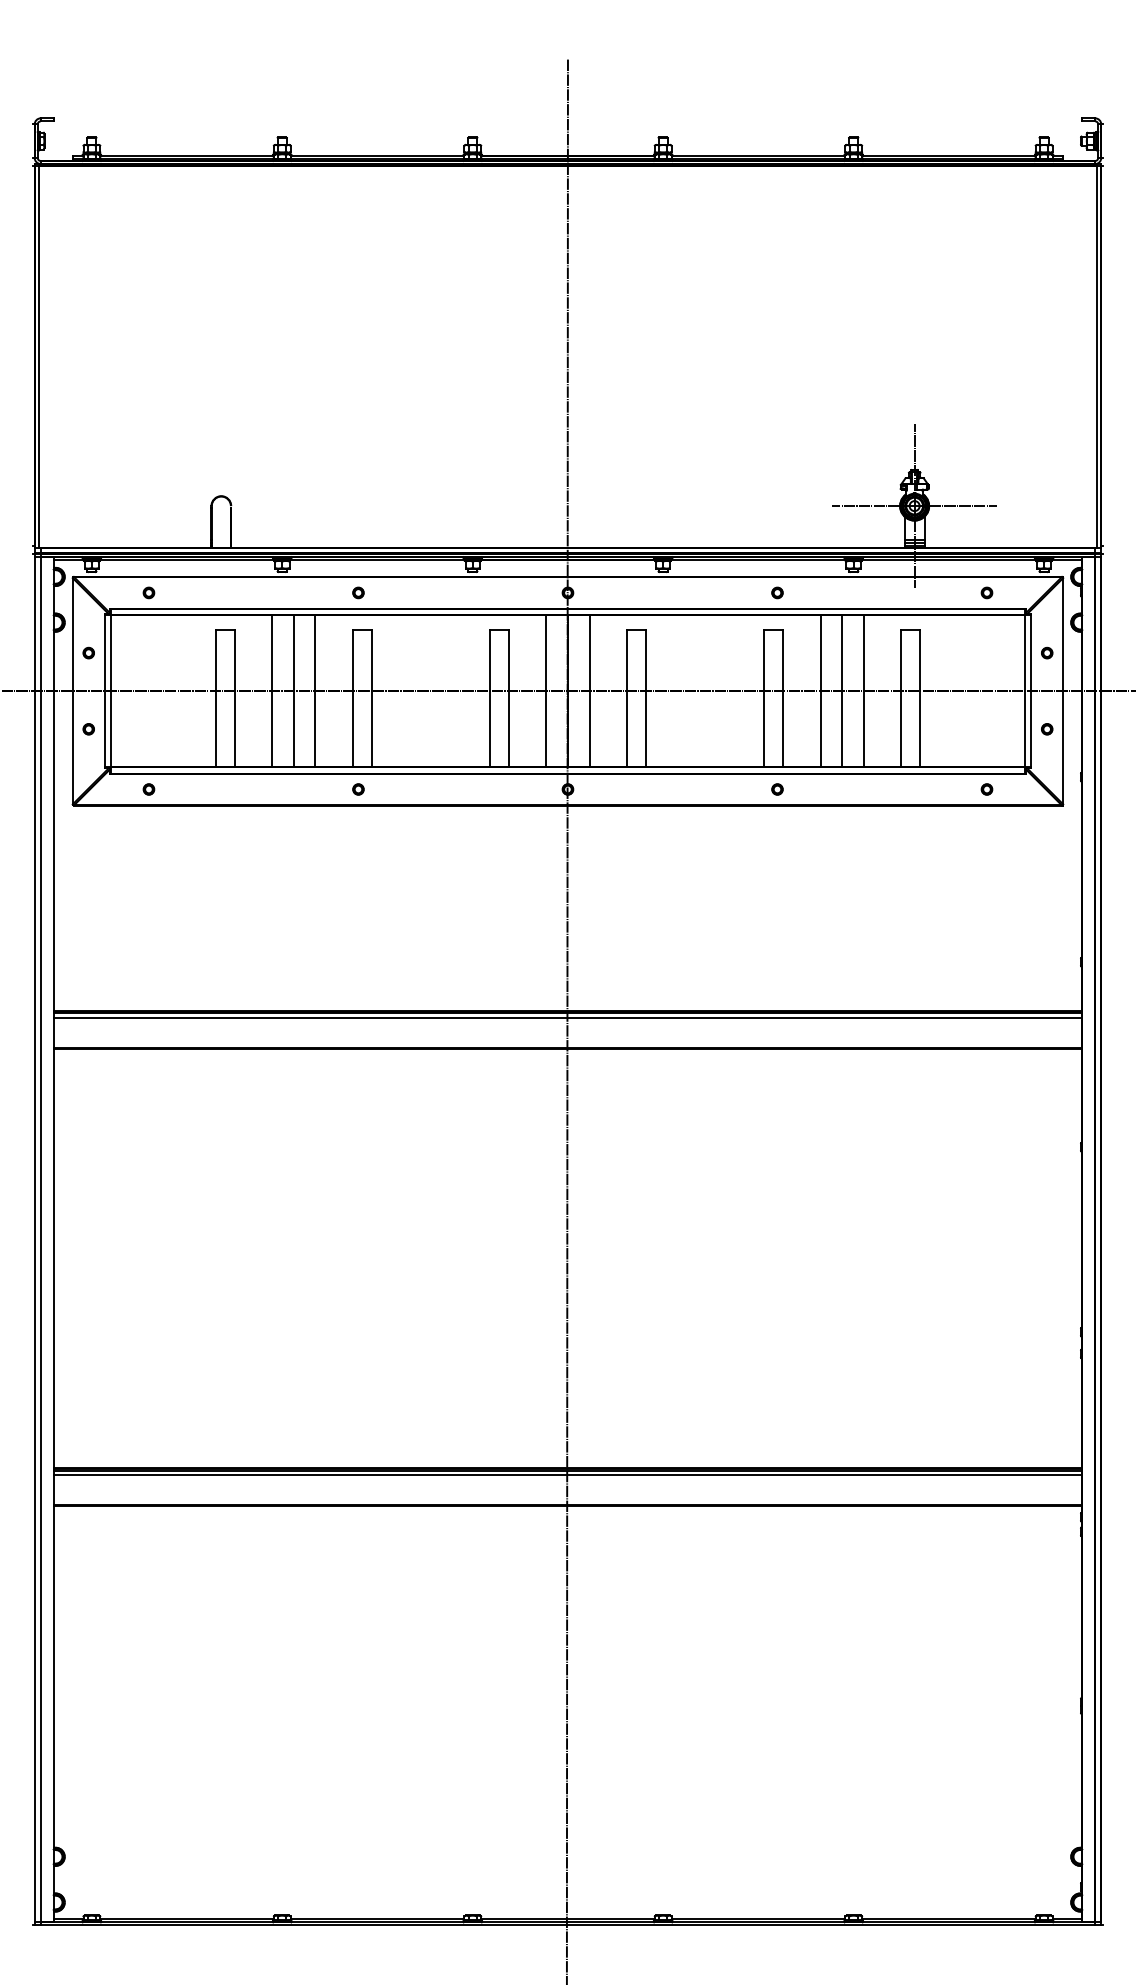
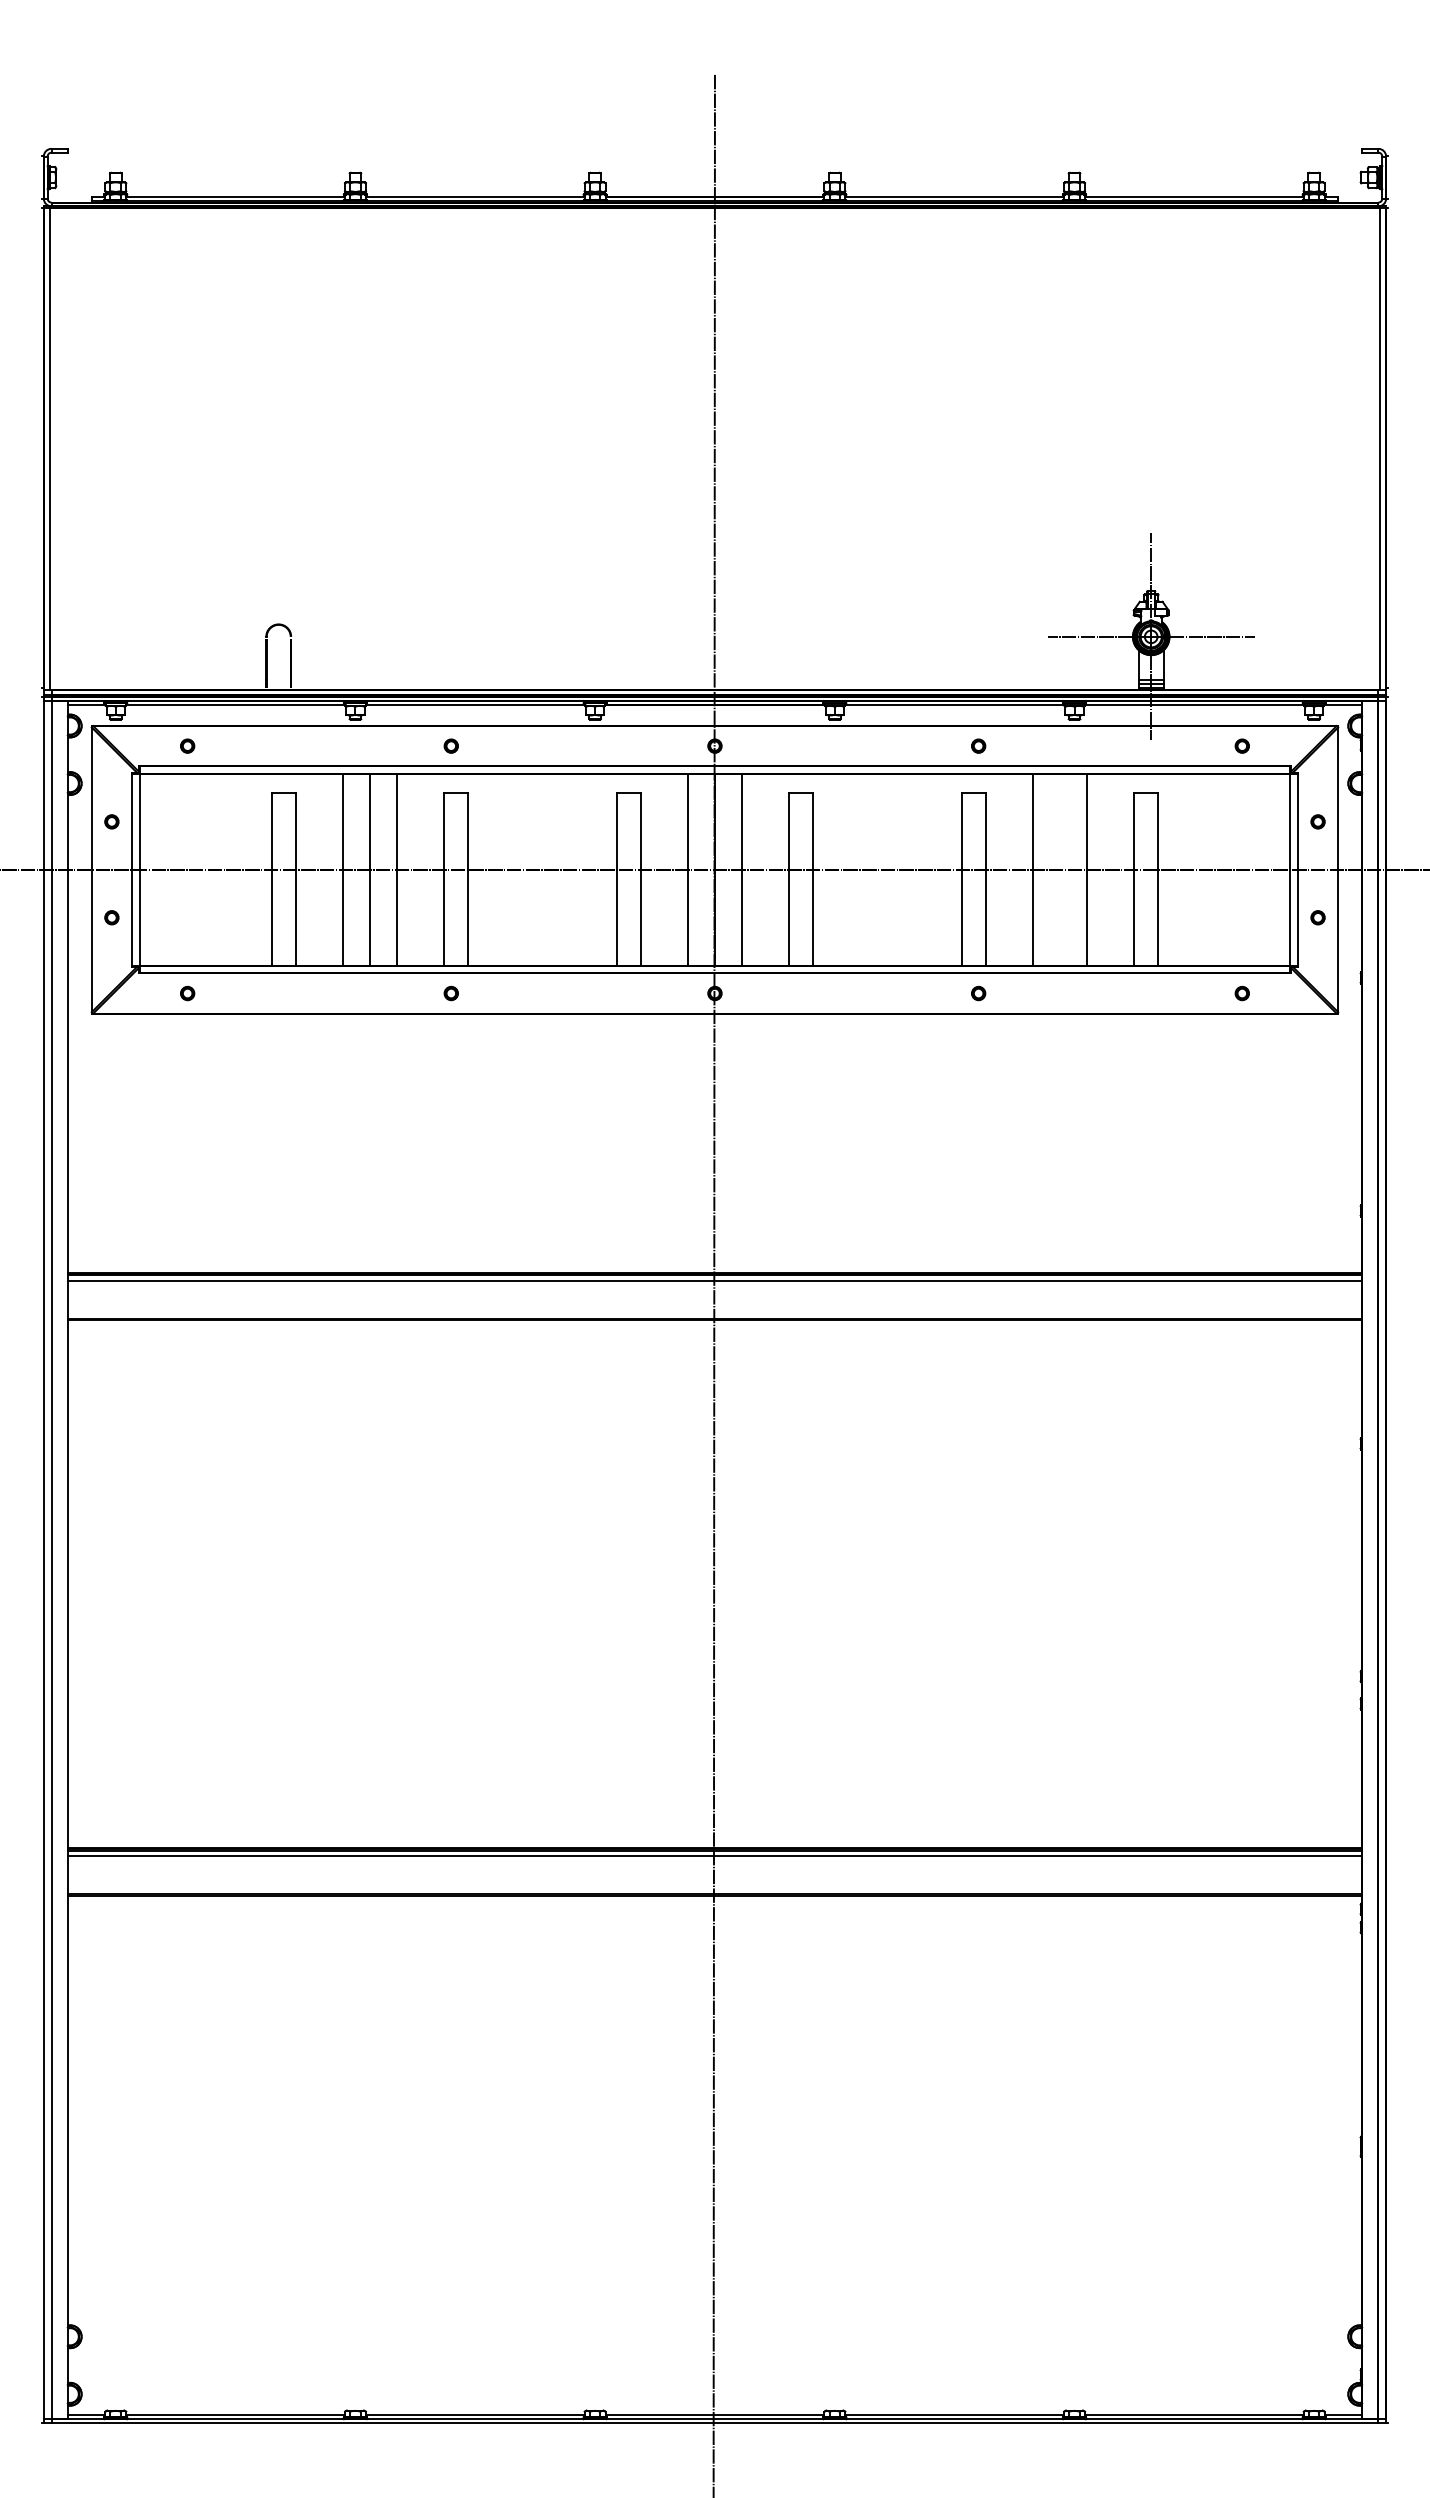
line: (842, 690) -> (1060, 869), removed

